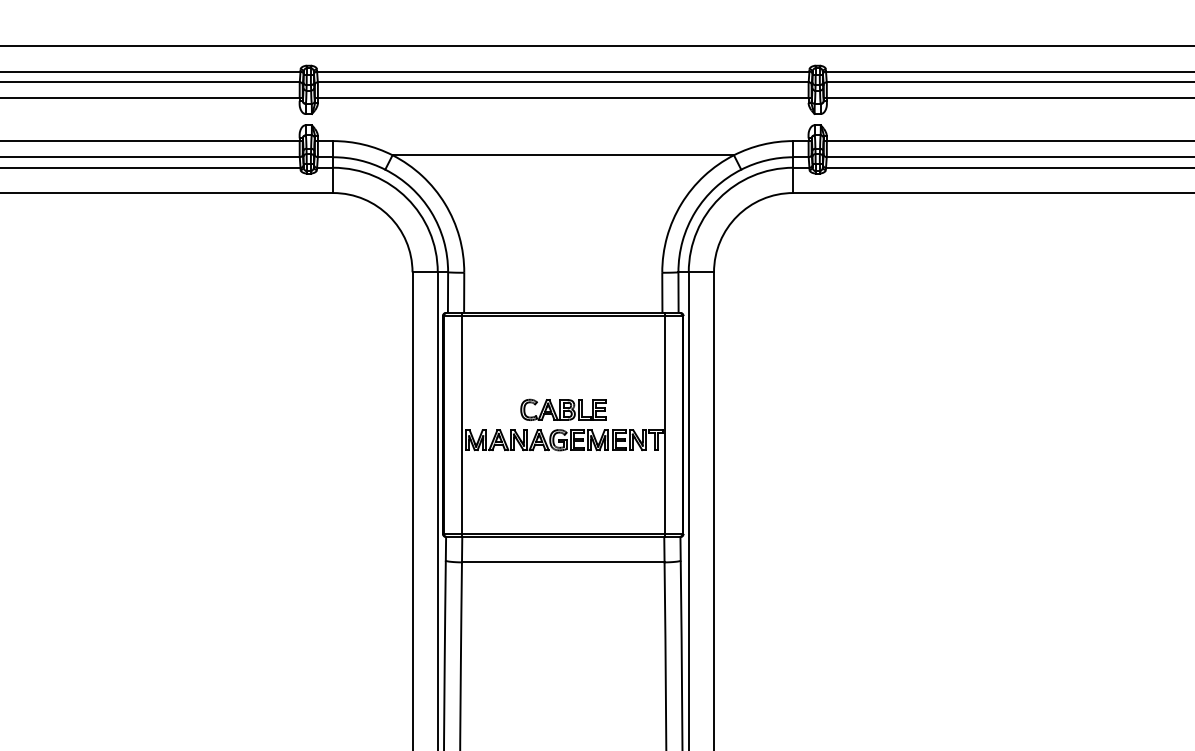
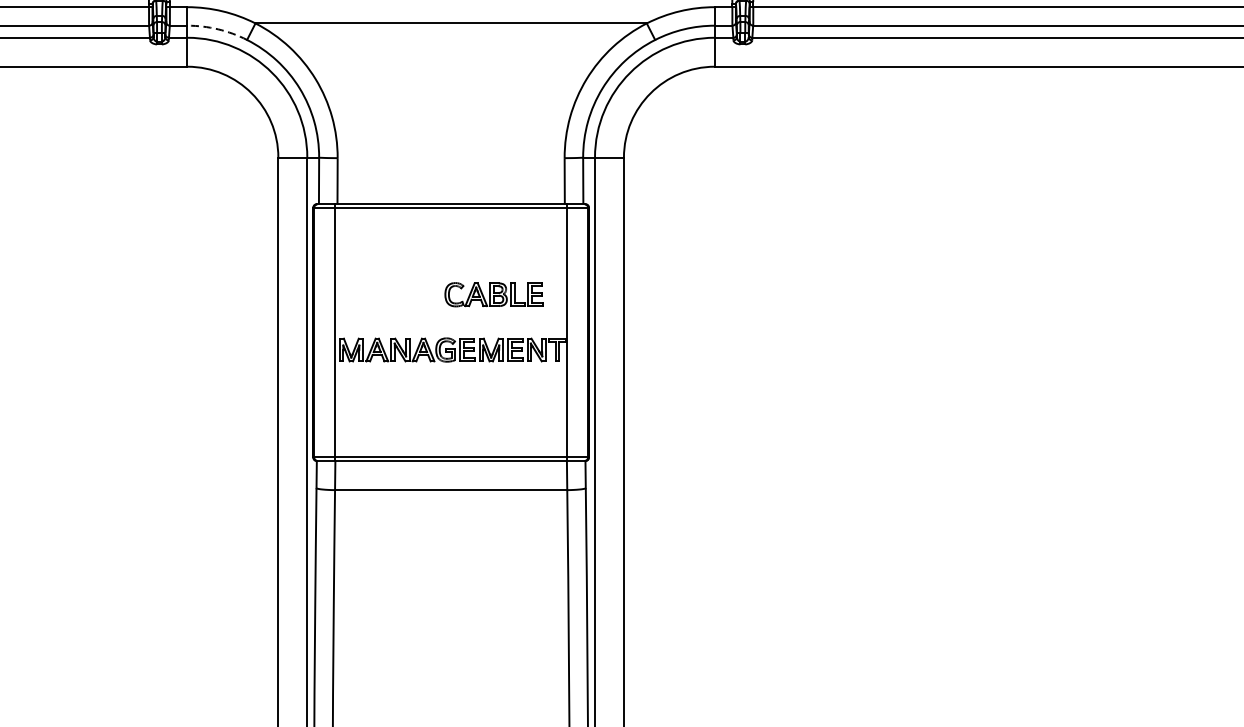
arc: (360, 160) -> (218, 29), solid -> dashed
part: (563, 409) -> (493, 294), moved

